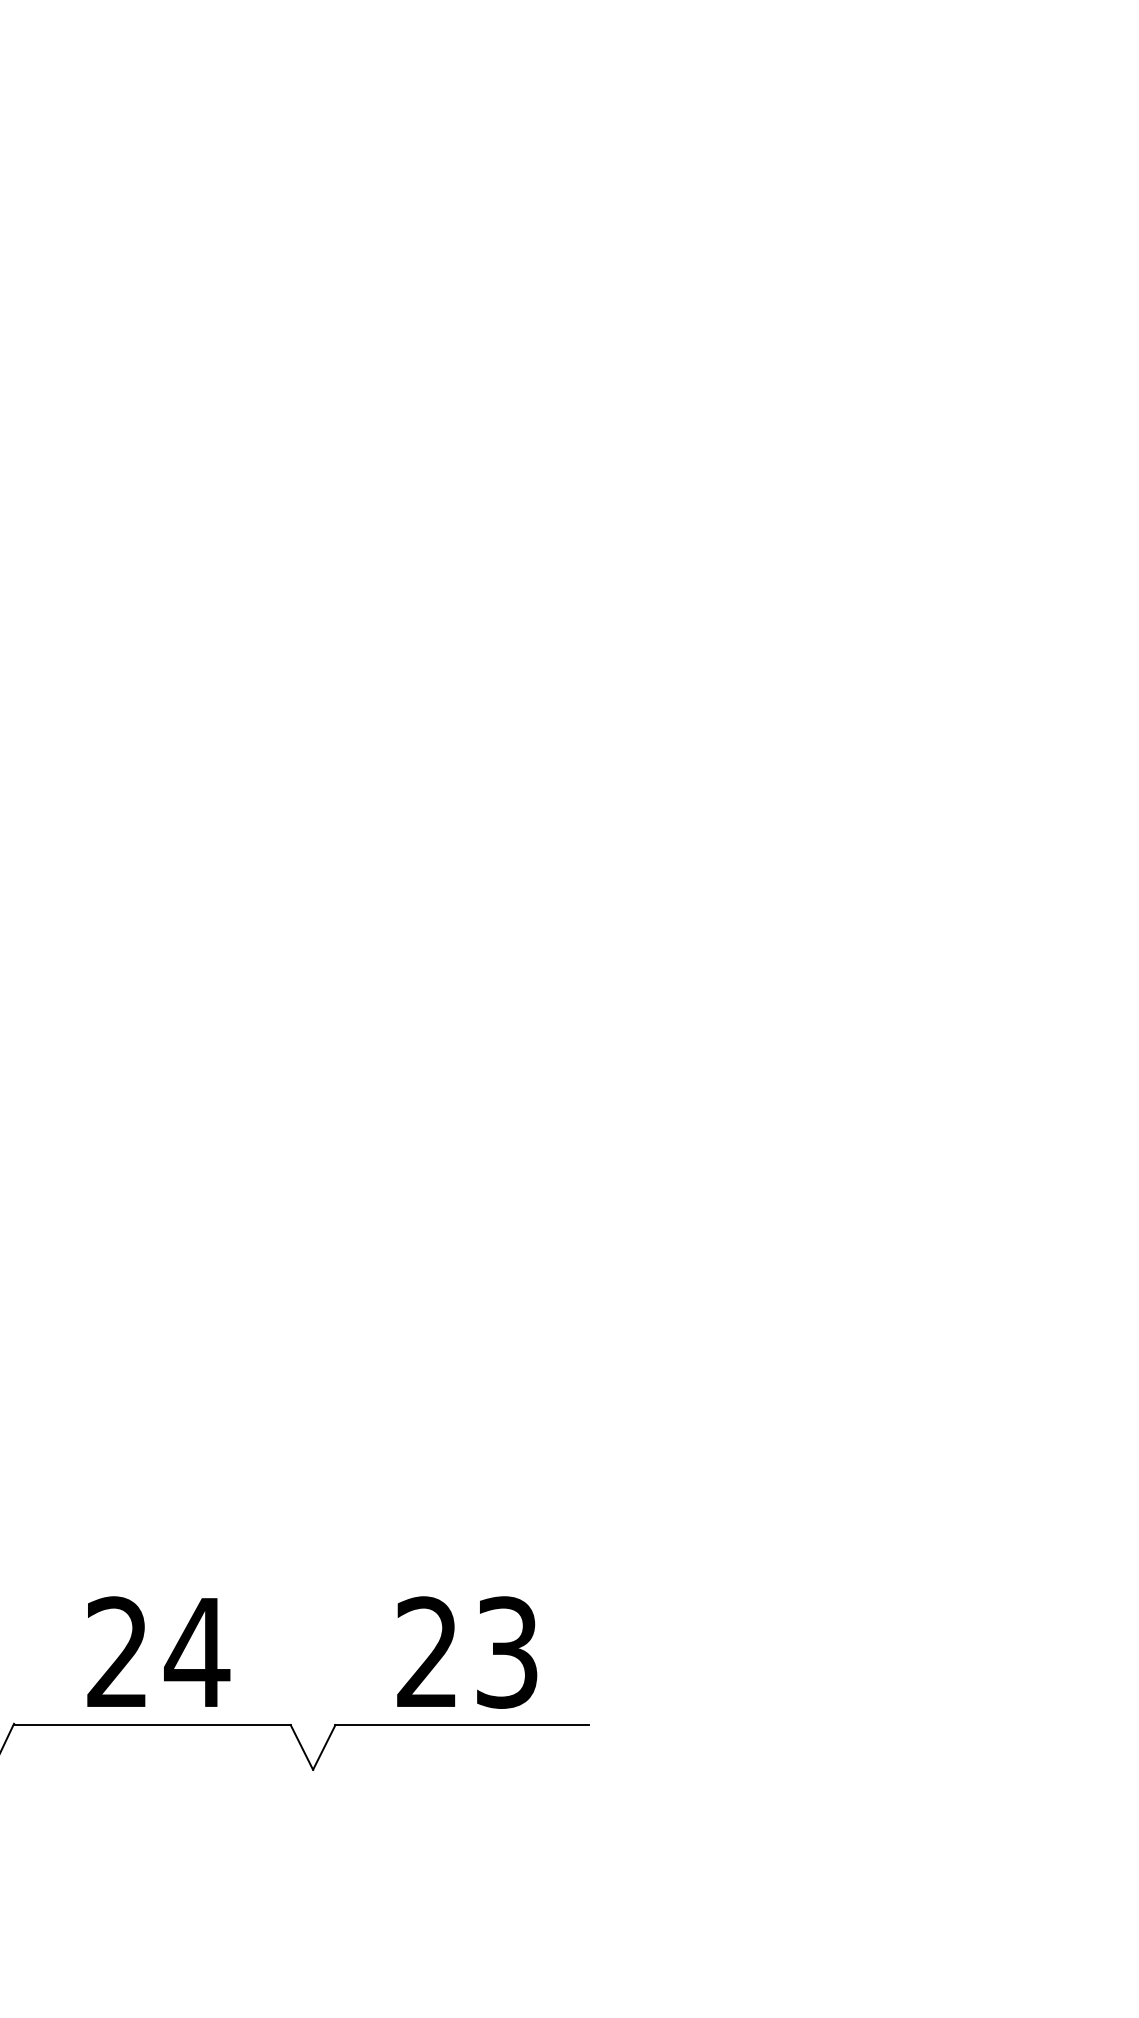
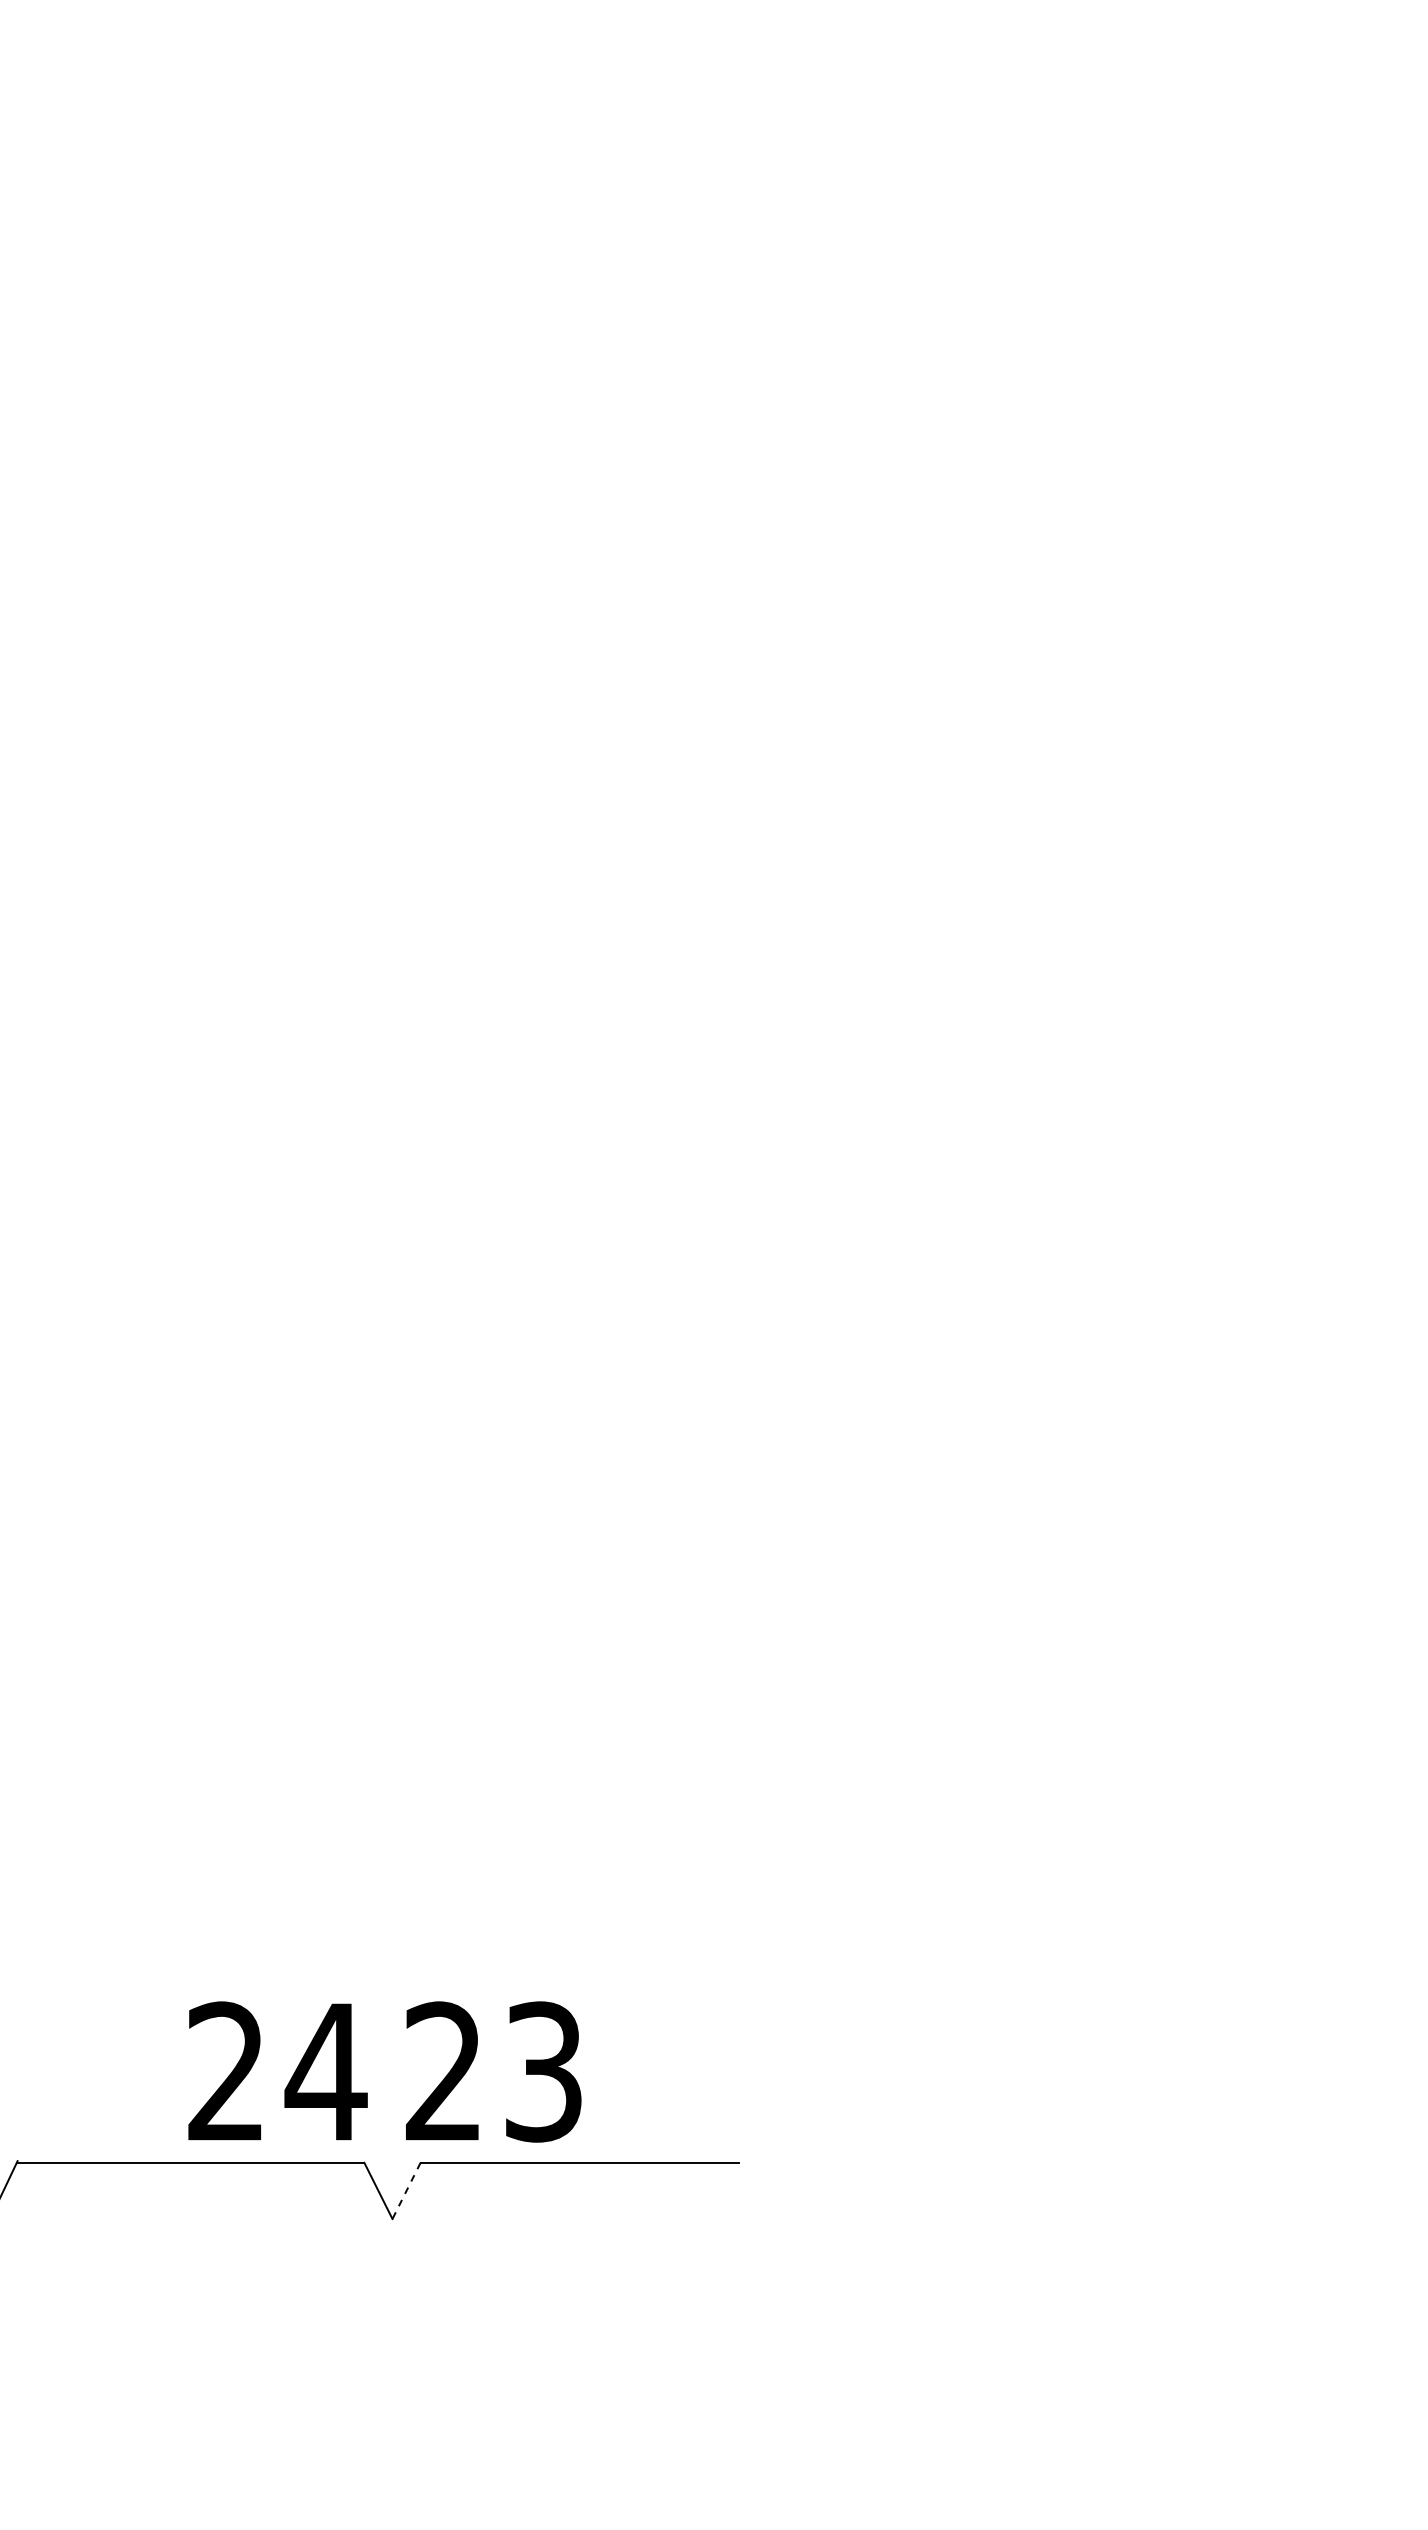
text: (158, 1651) -> (277, 2070), moved
text: (467, 1652) -> (493, 2071), moved
line: (324, 1747) -> (406, 2191), solid -> dashed

